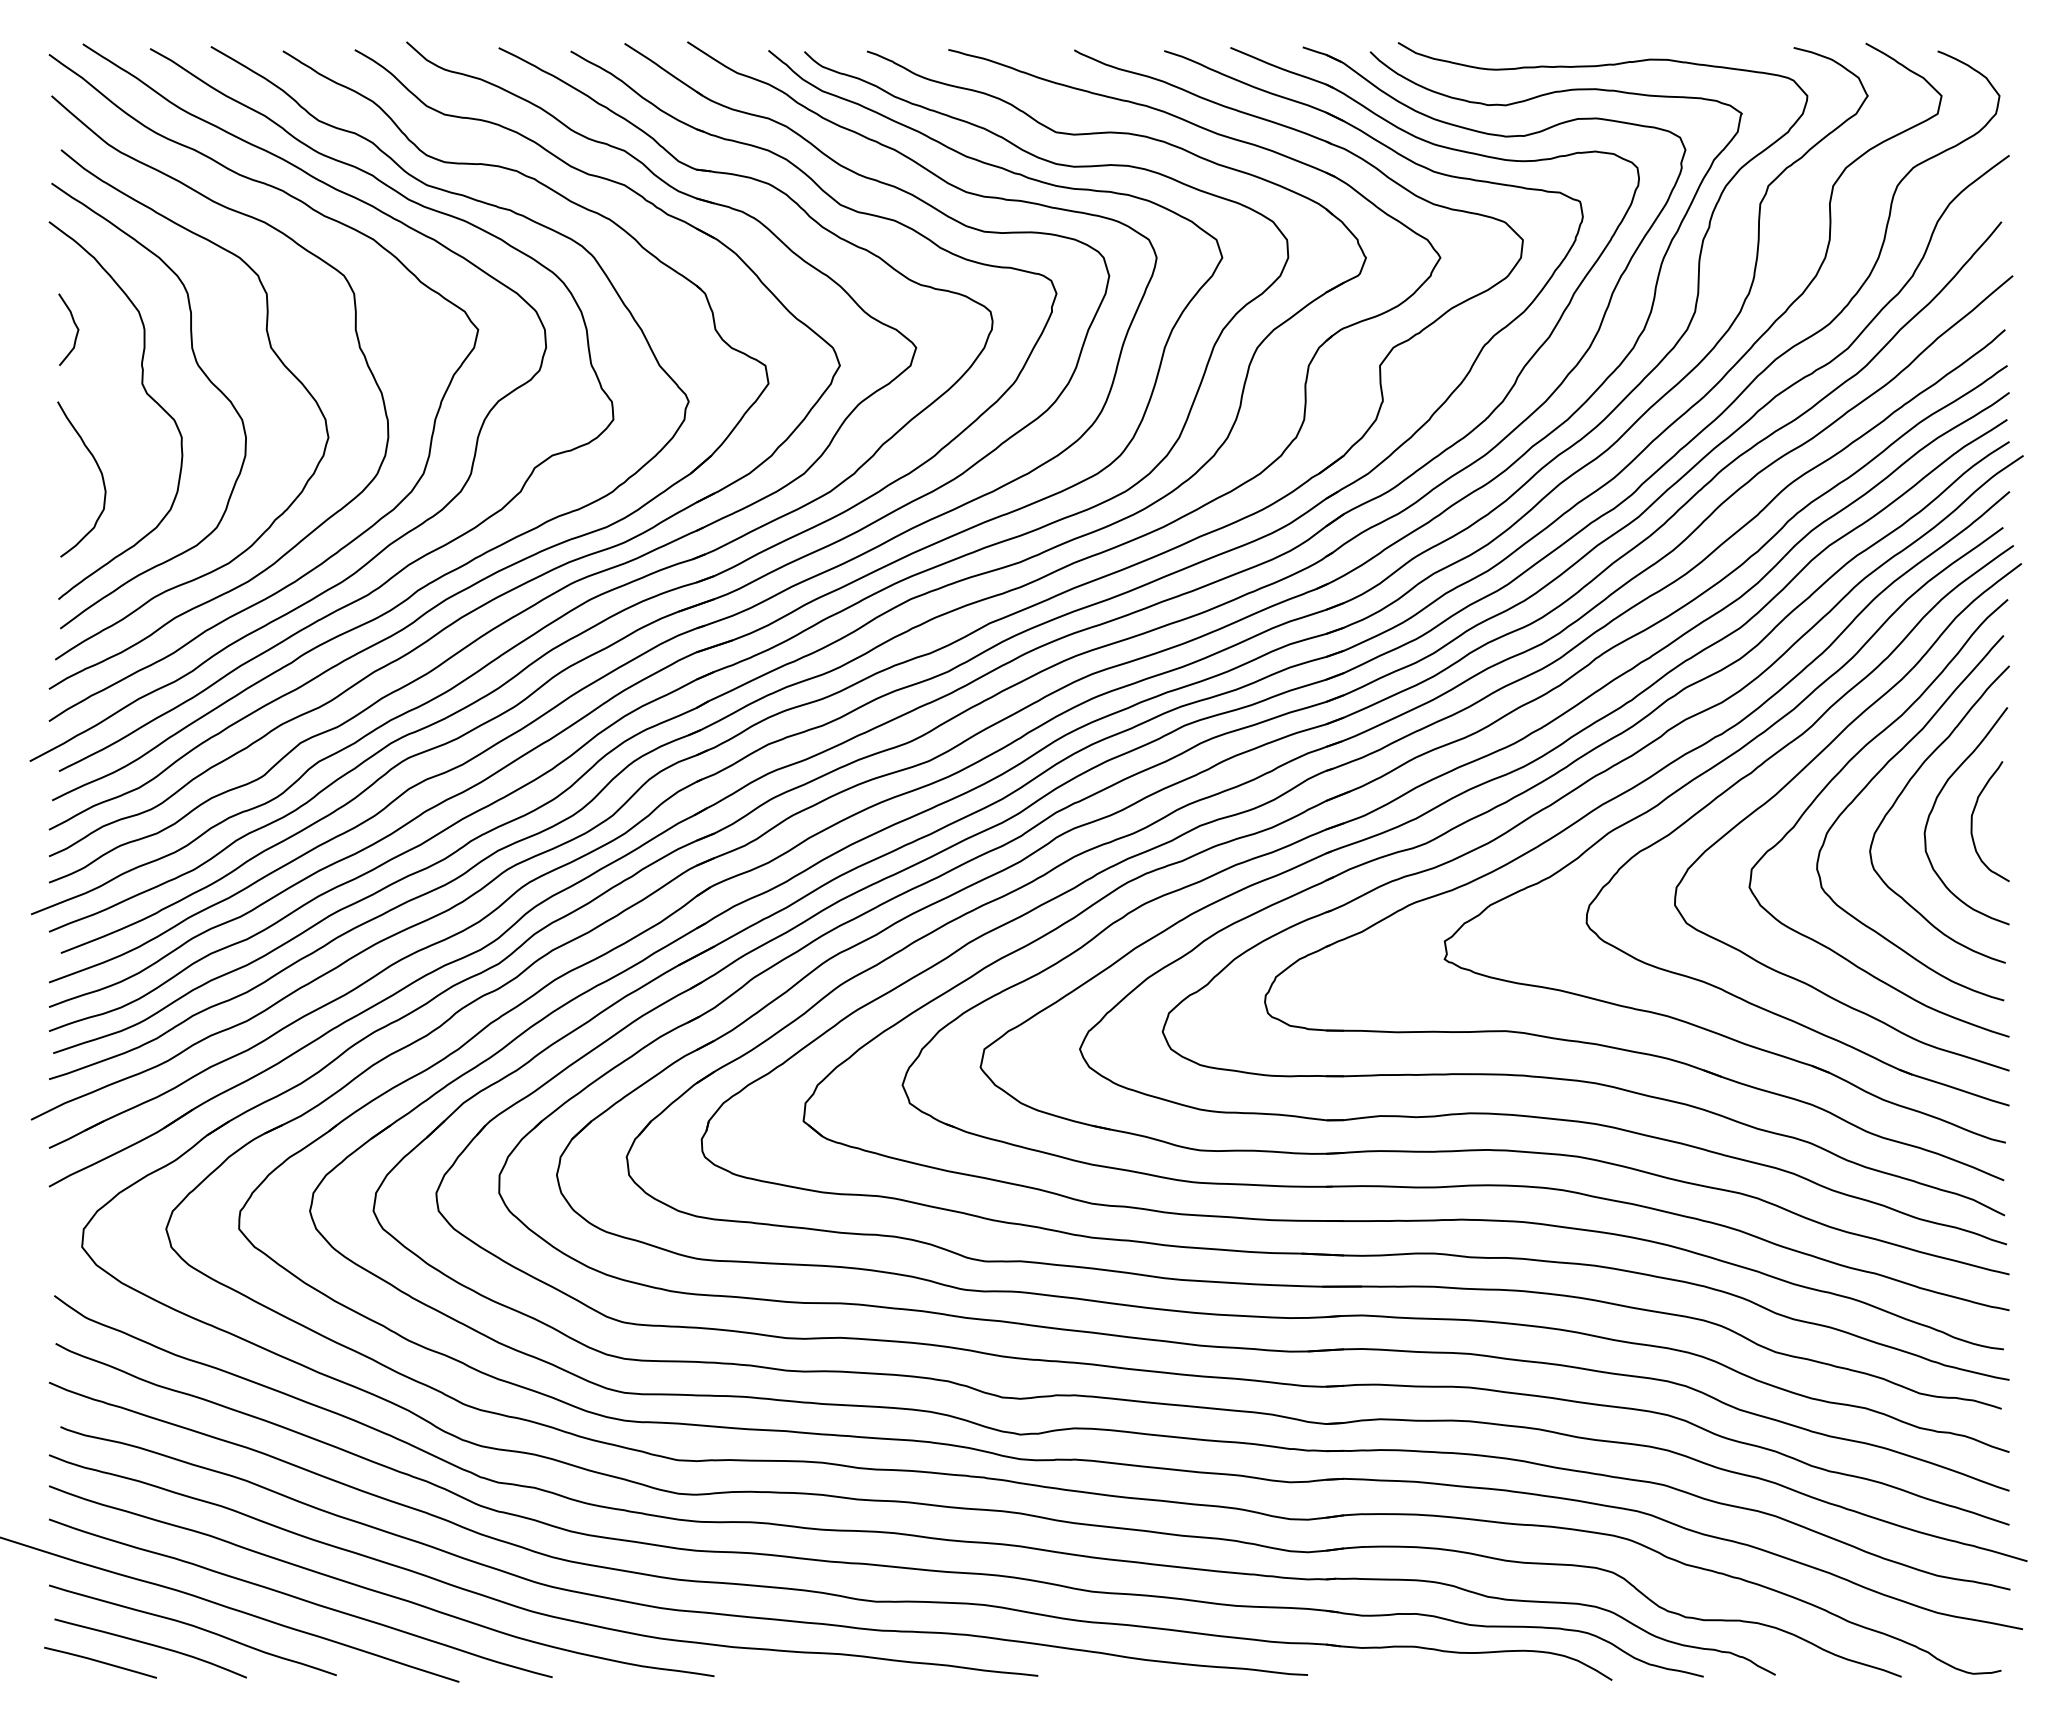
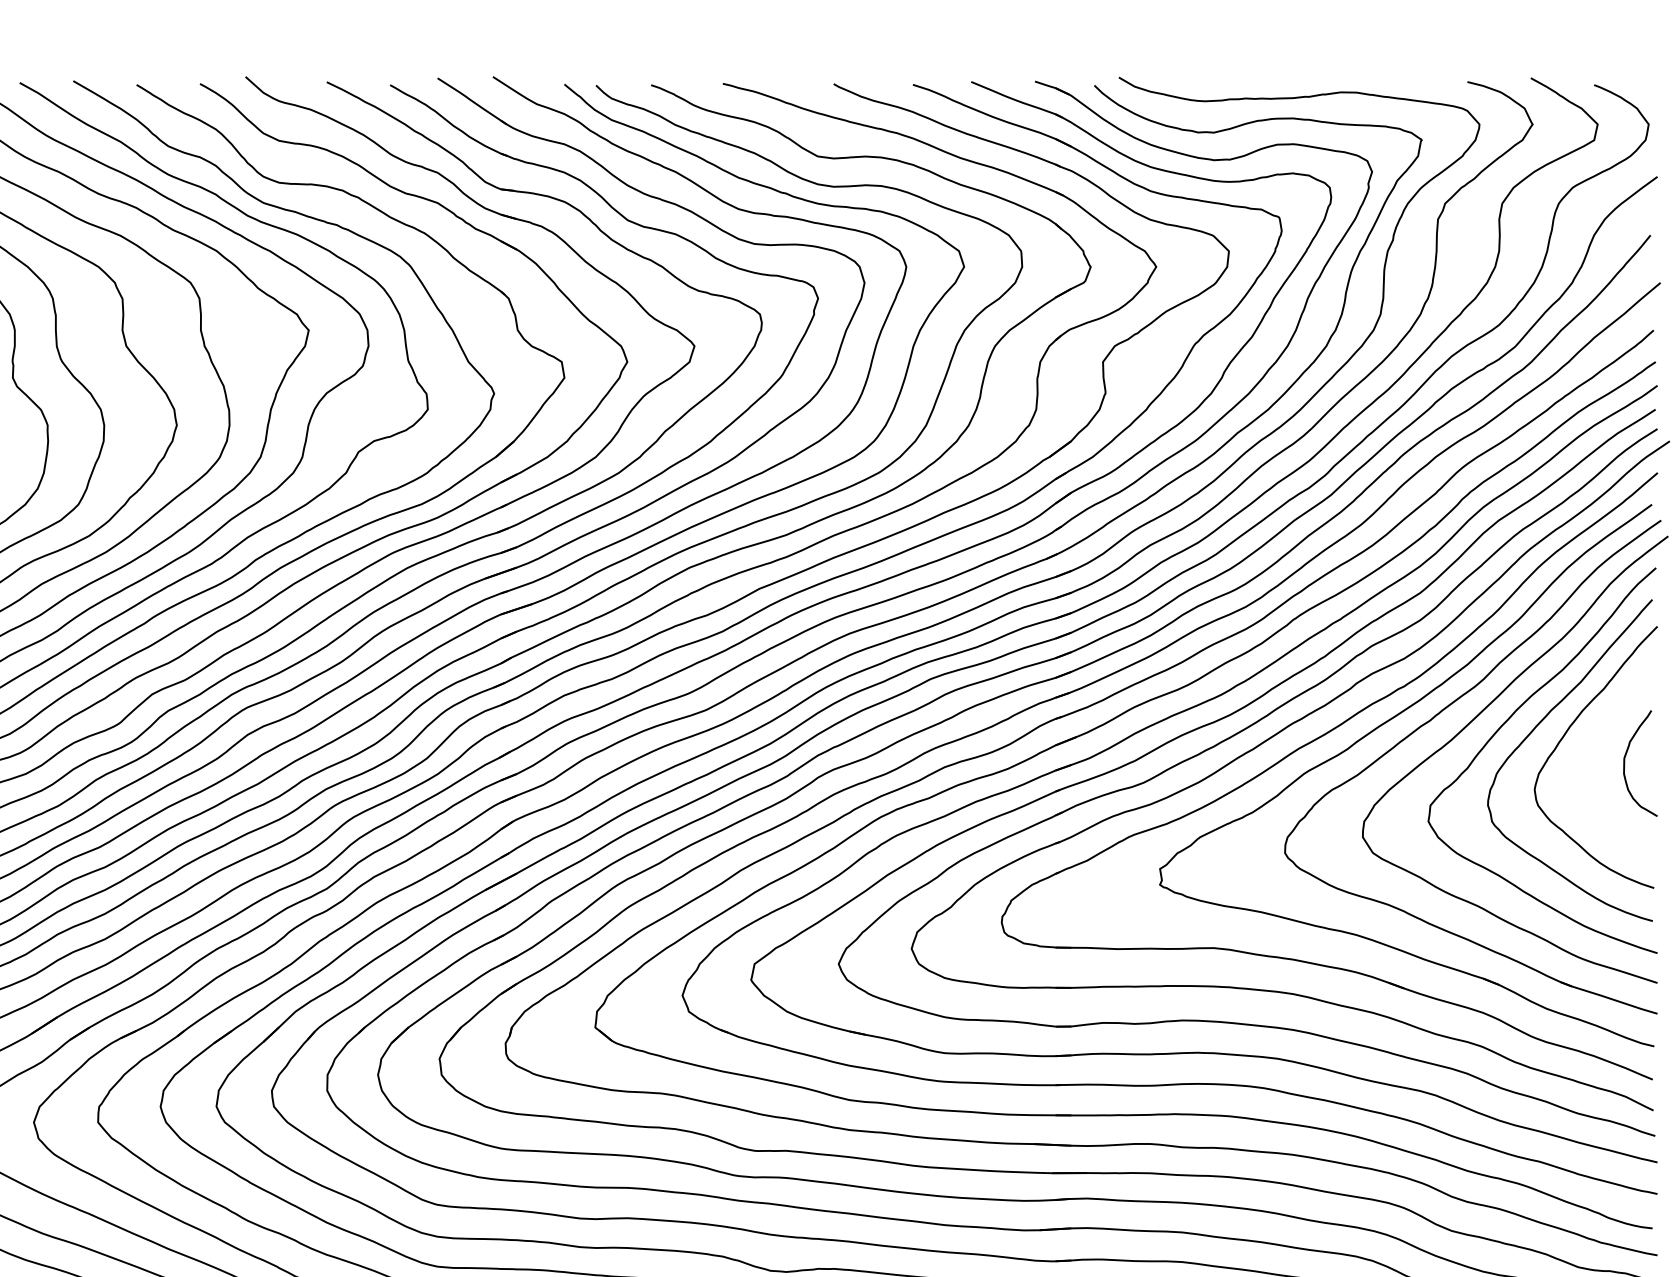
curve: (1935, 804) -> (1592, 748), removed

